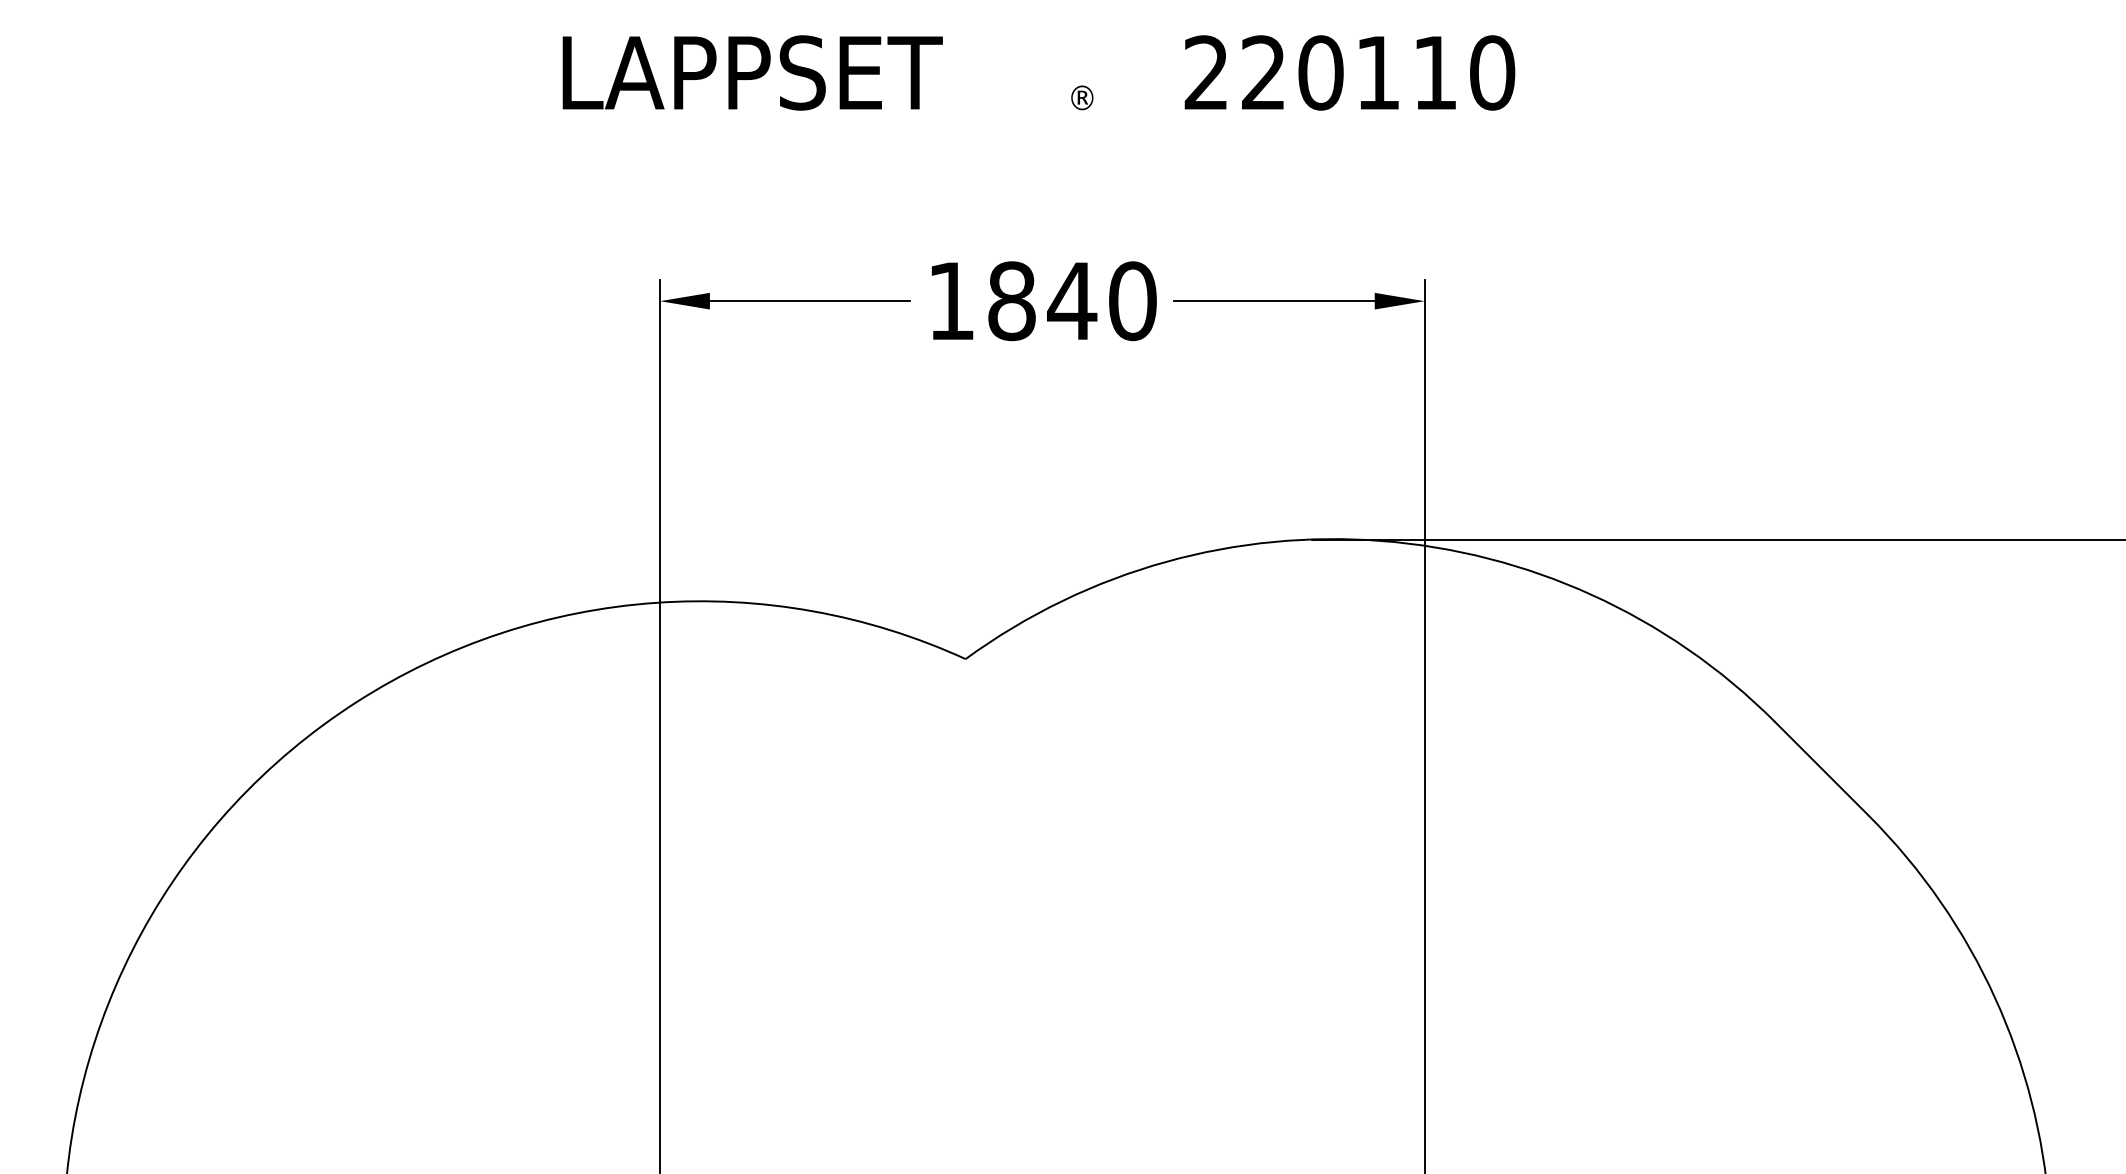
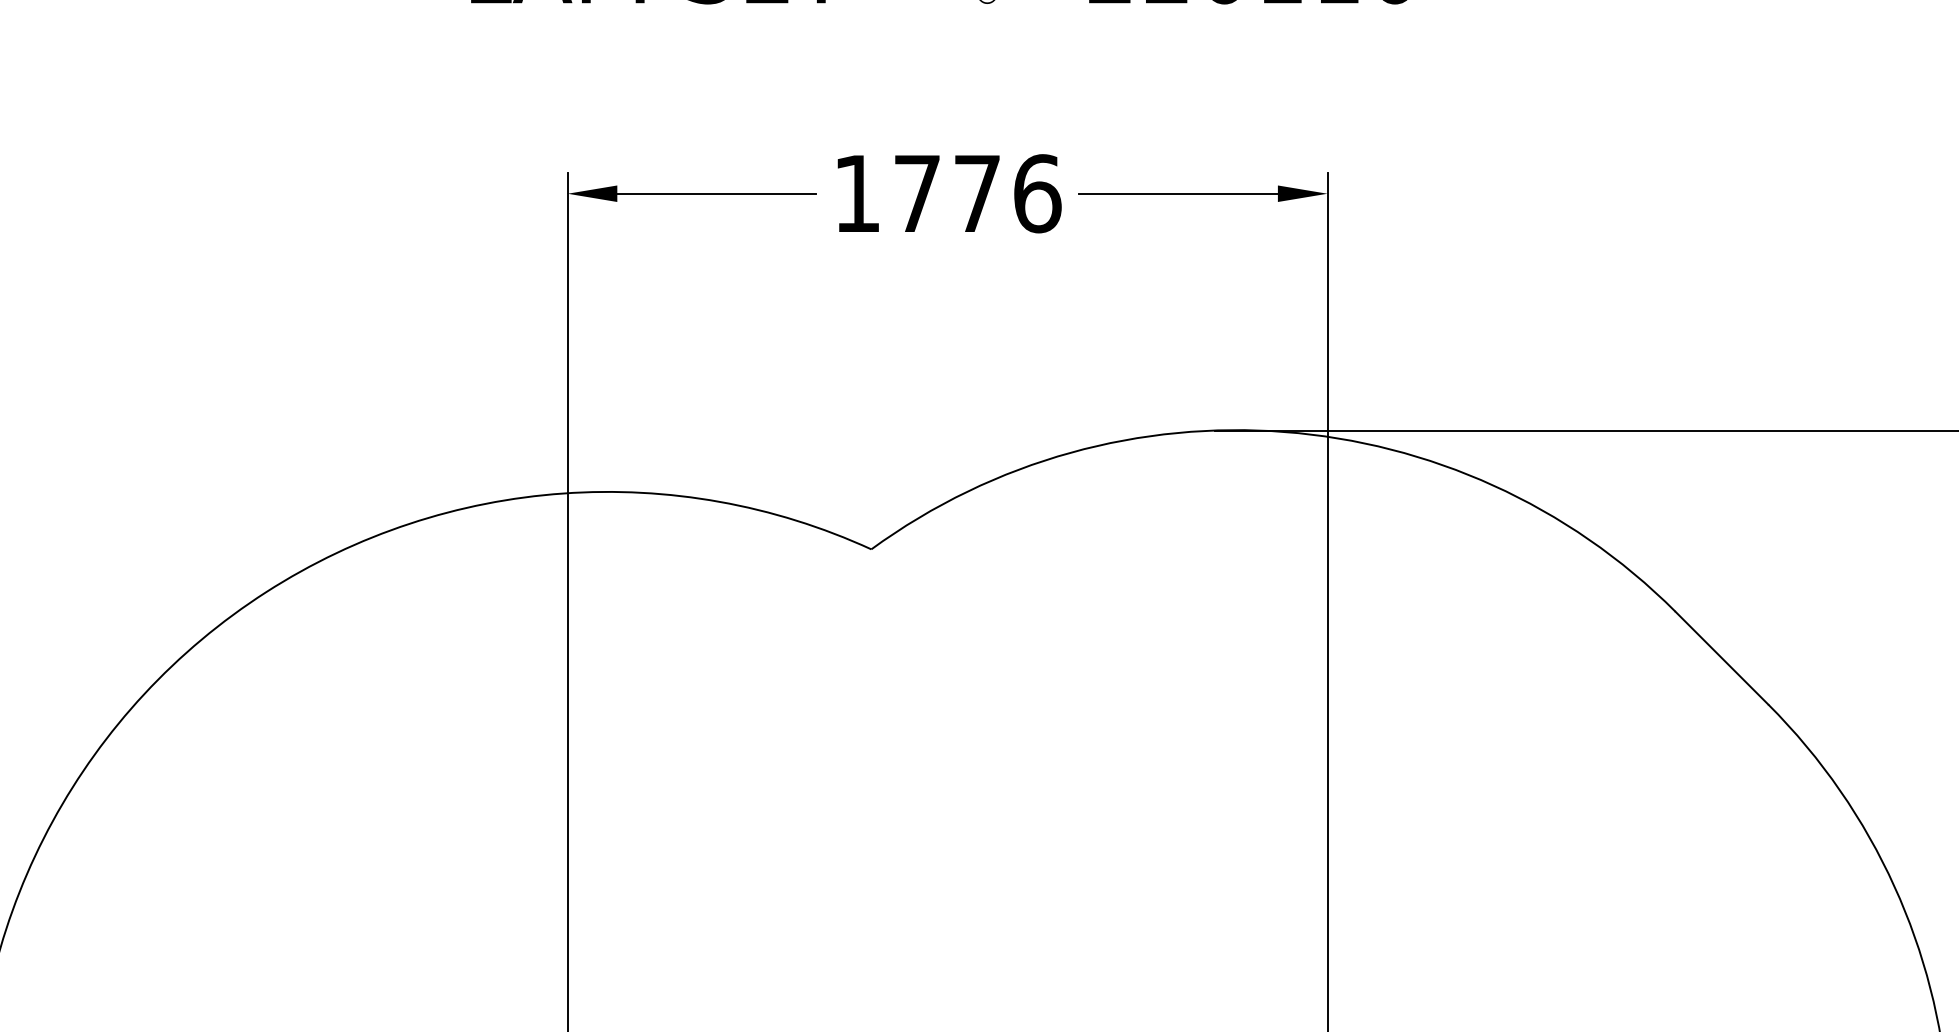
text: (1072, 301) -> (977, 194), 1840 -> 1776

